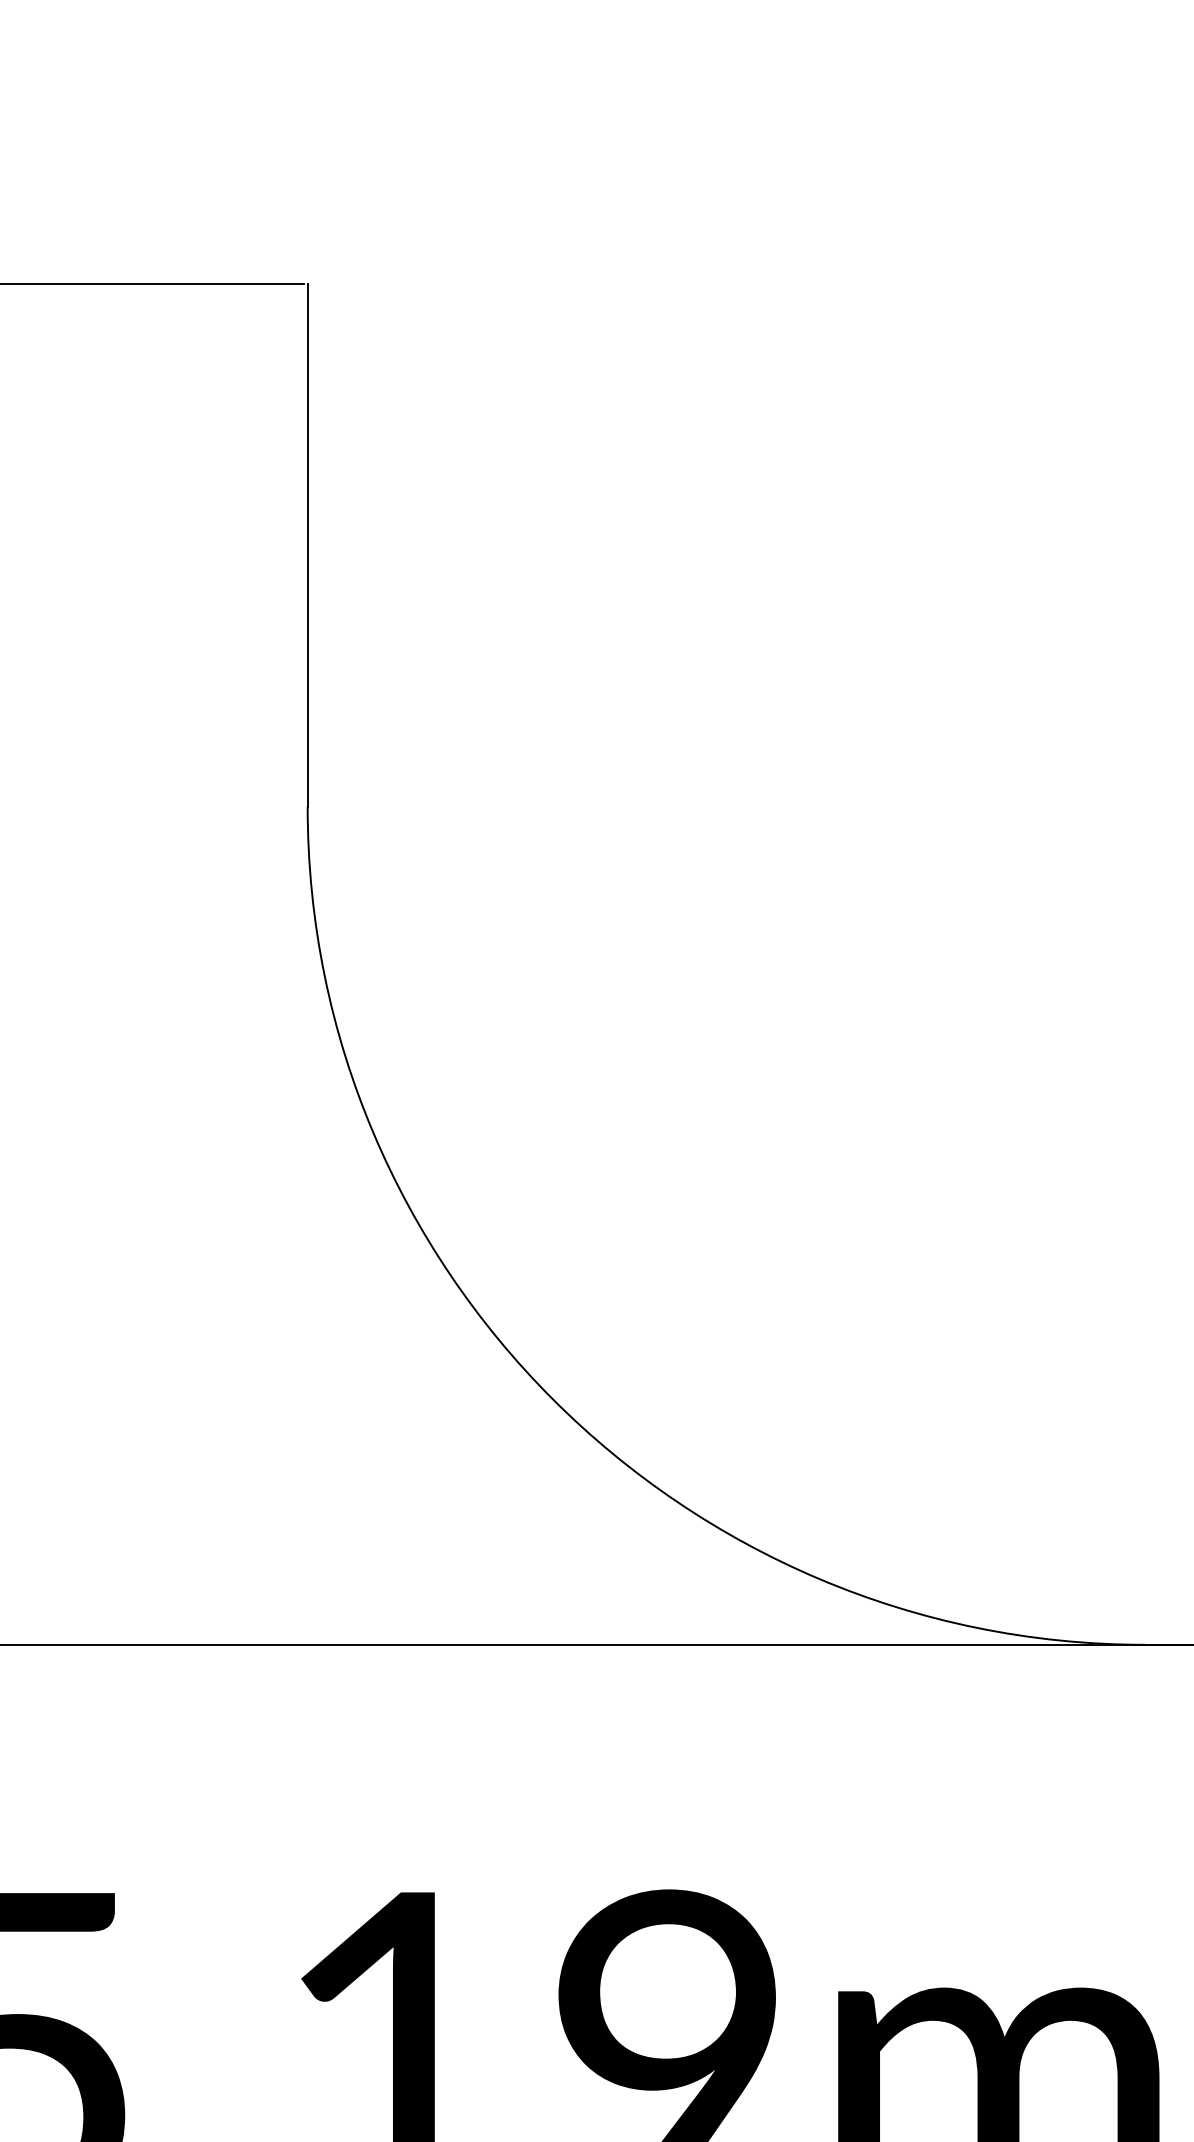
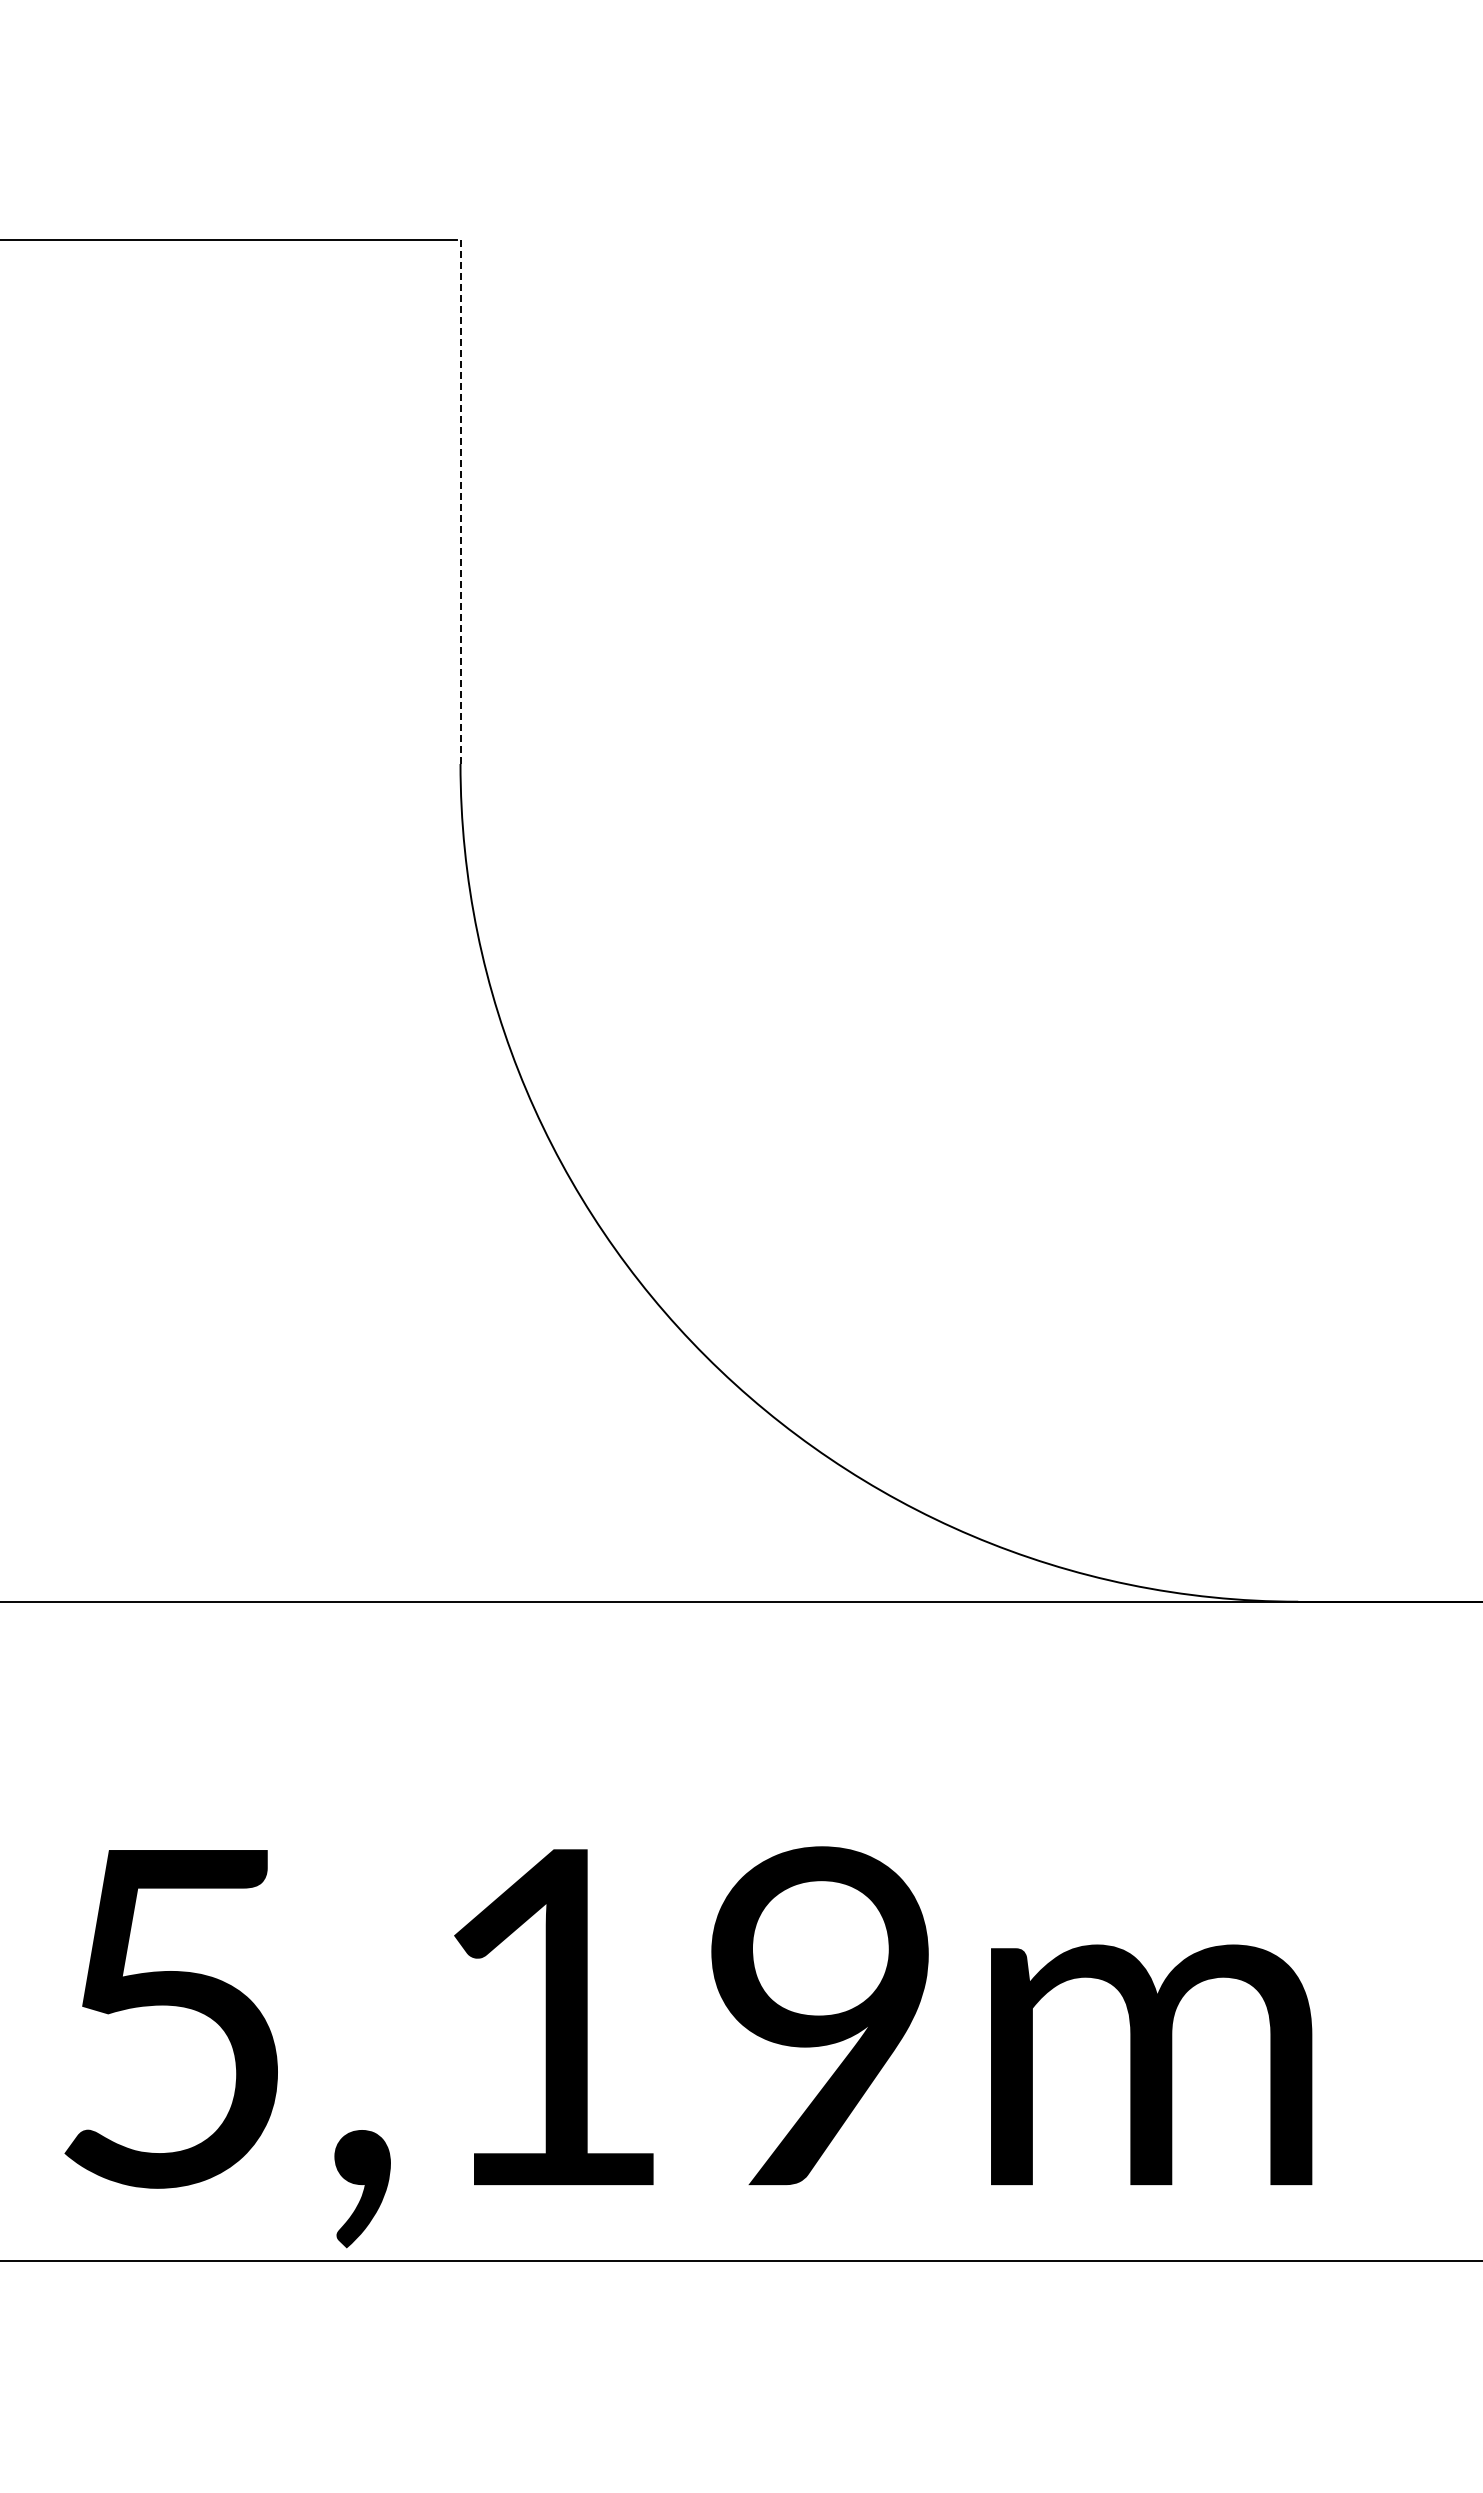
line: (307, 545) -> (460, 502), solid -> dashed

